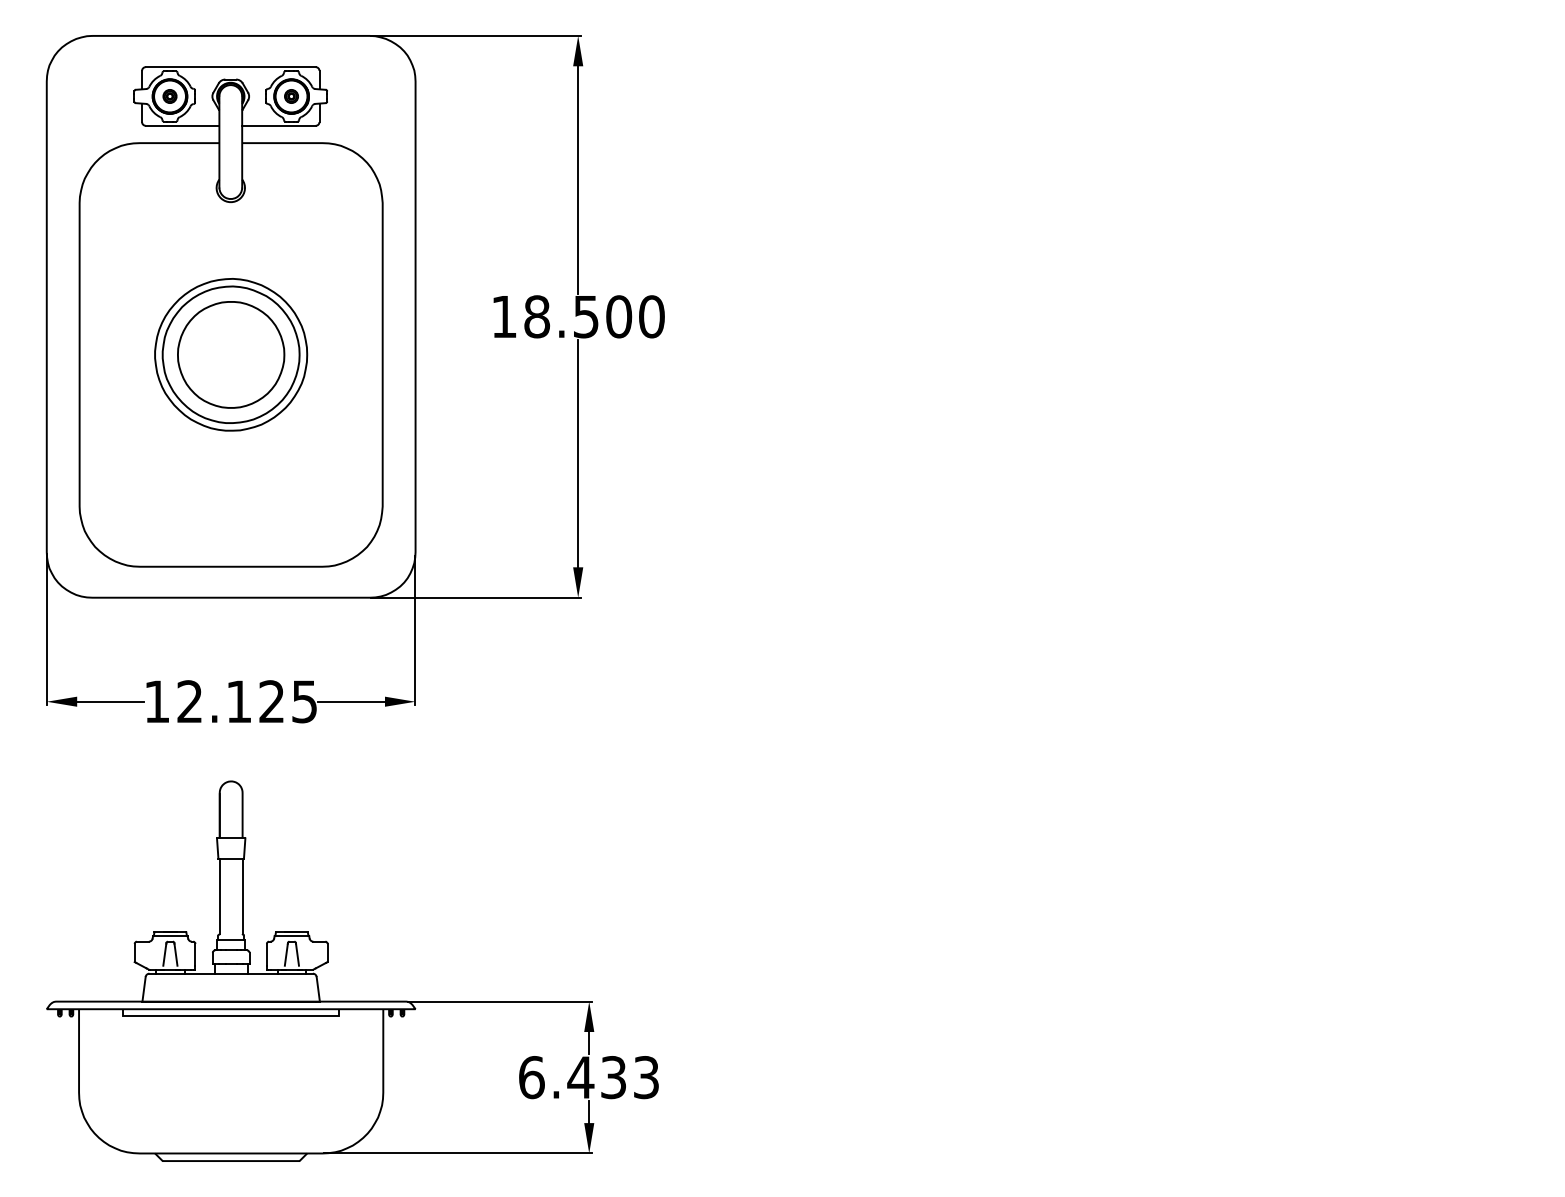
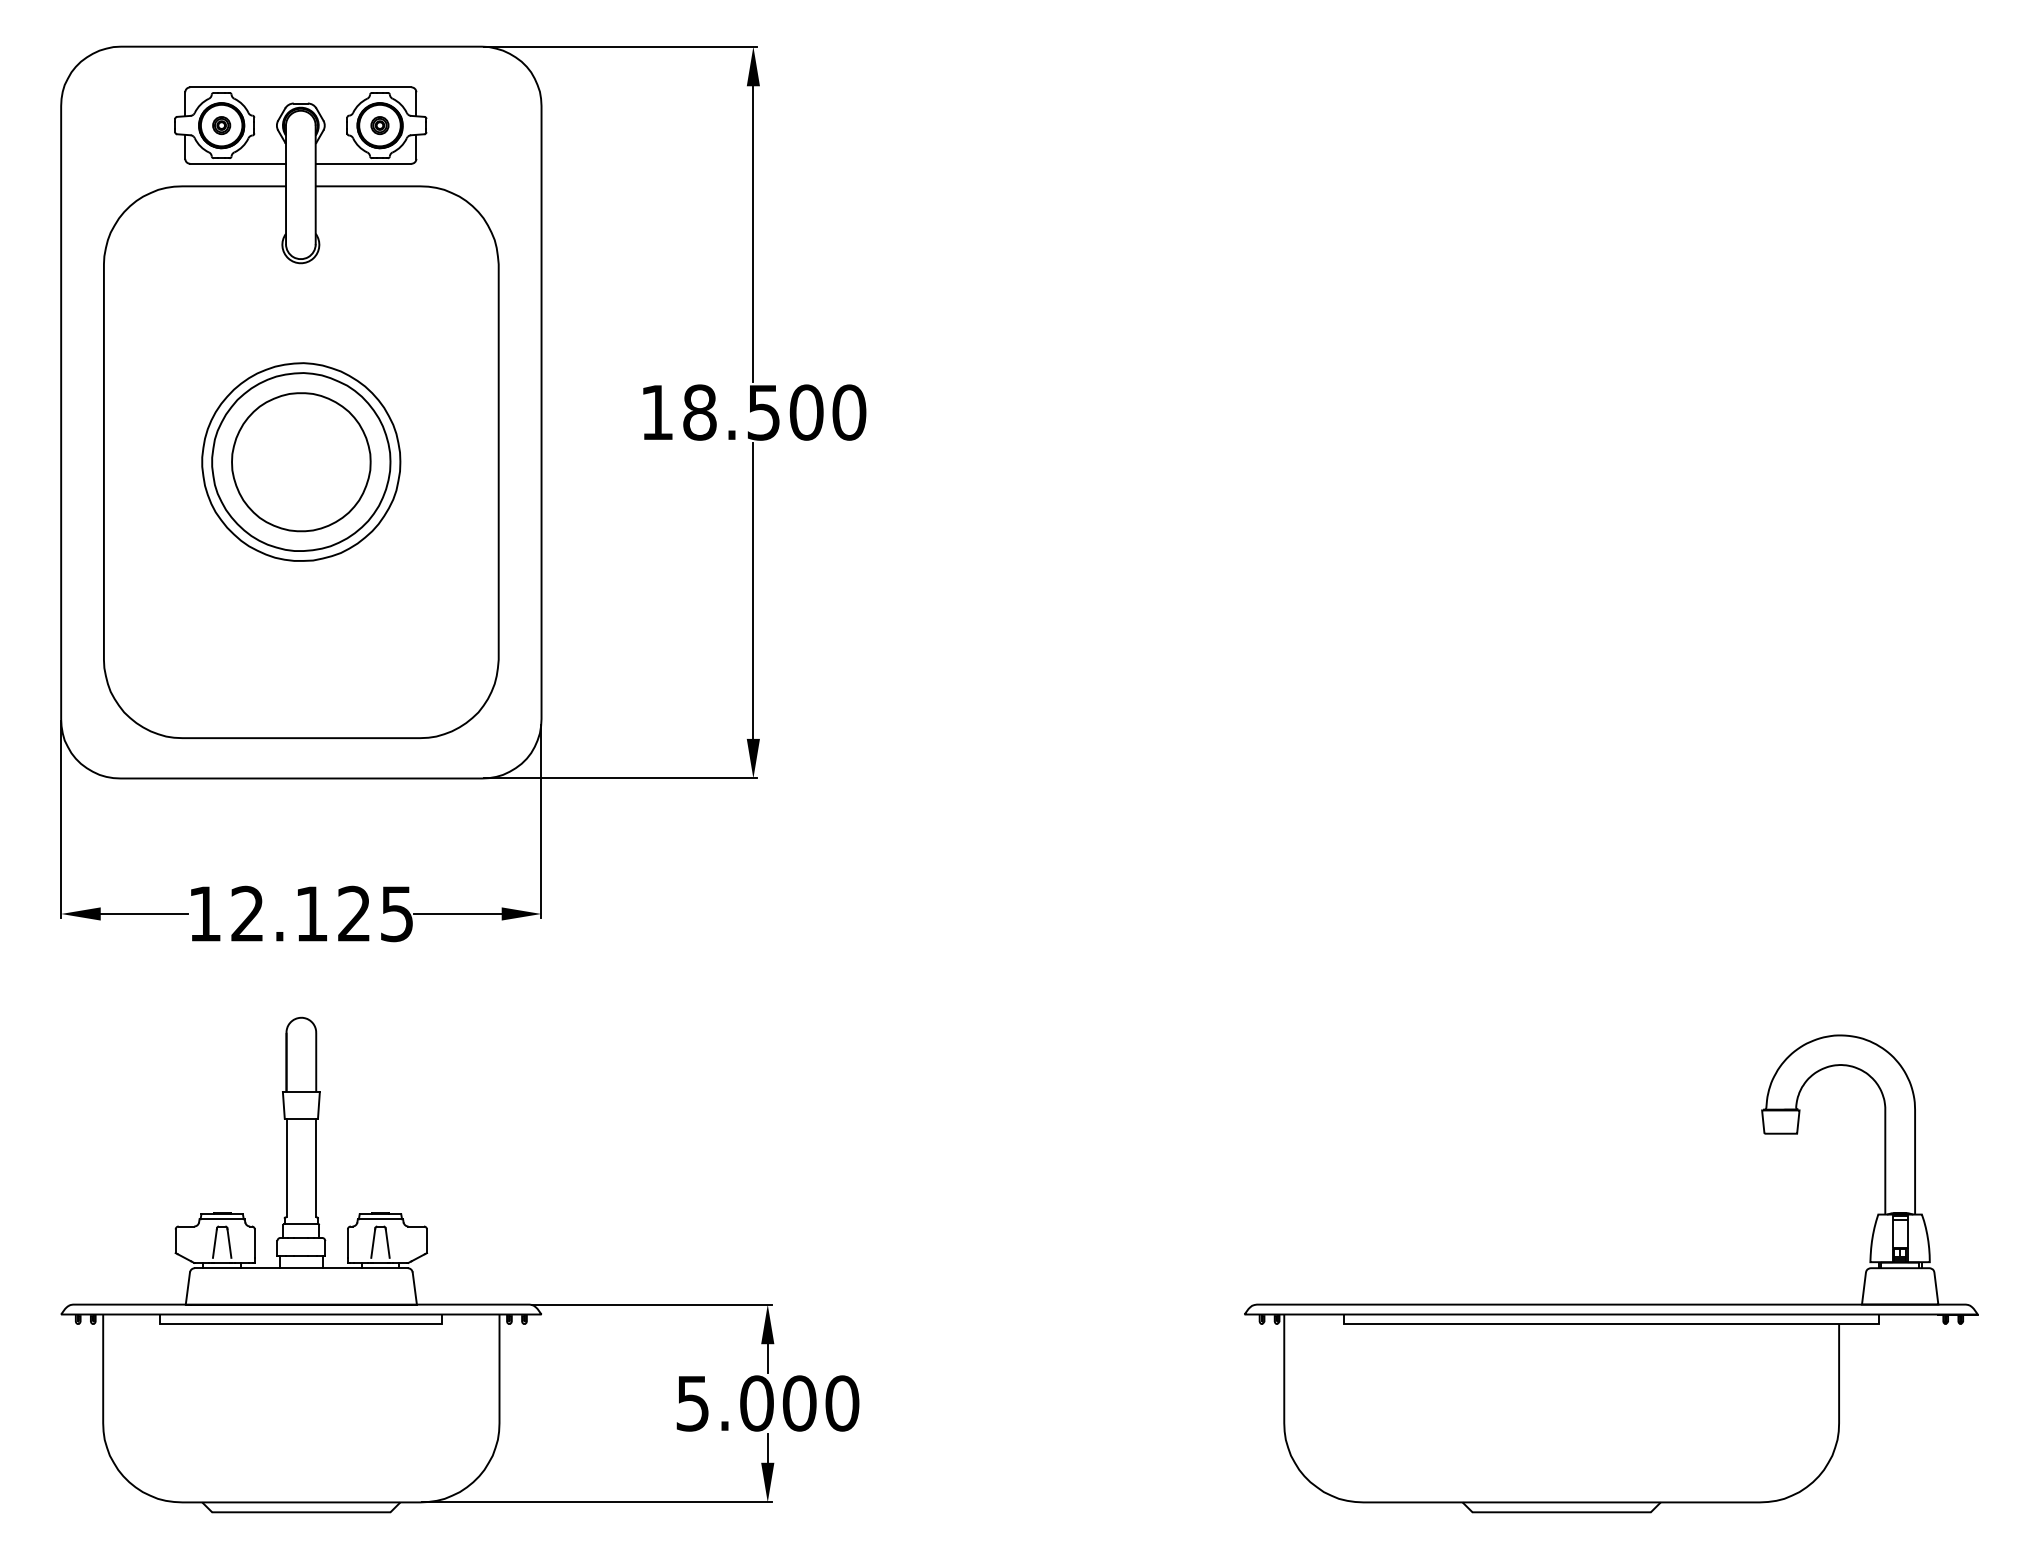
part: (1236, 1000) -> (1611, 1303), added
text: (589, 1077) -> (767, 1403), 6.433 -> 5.000

